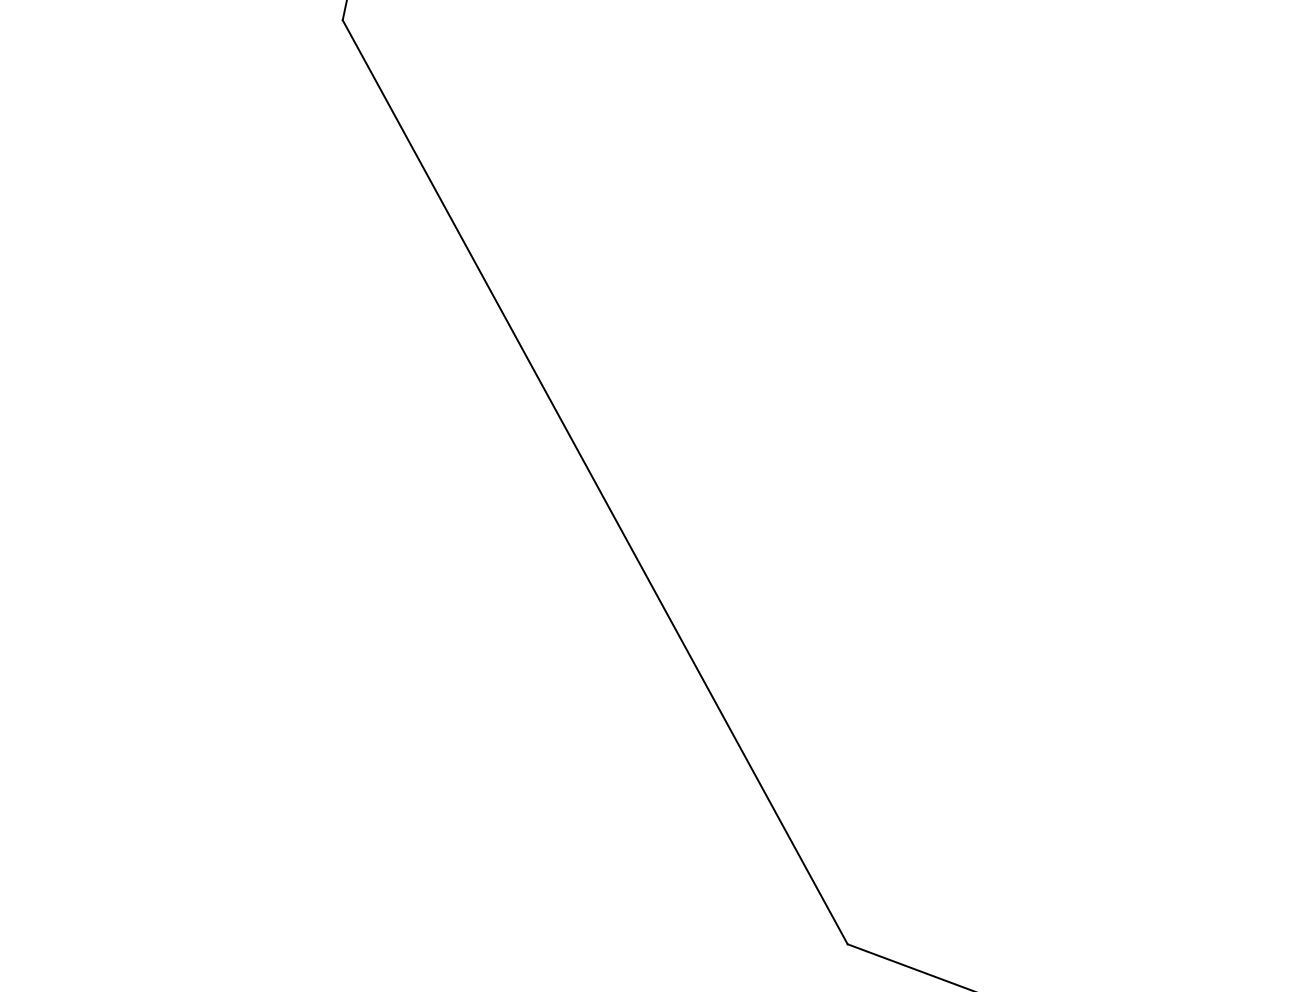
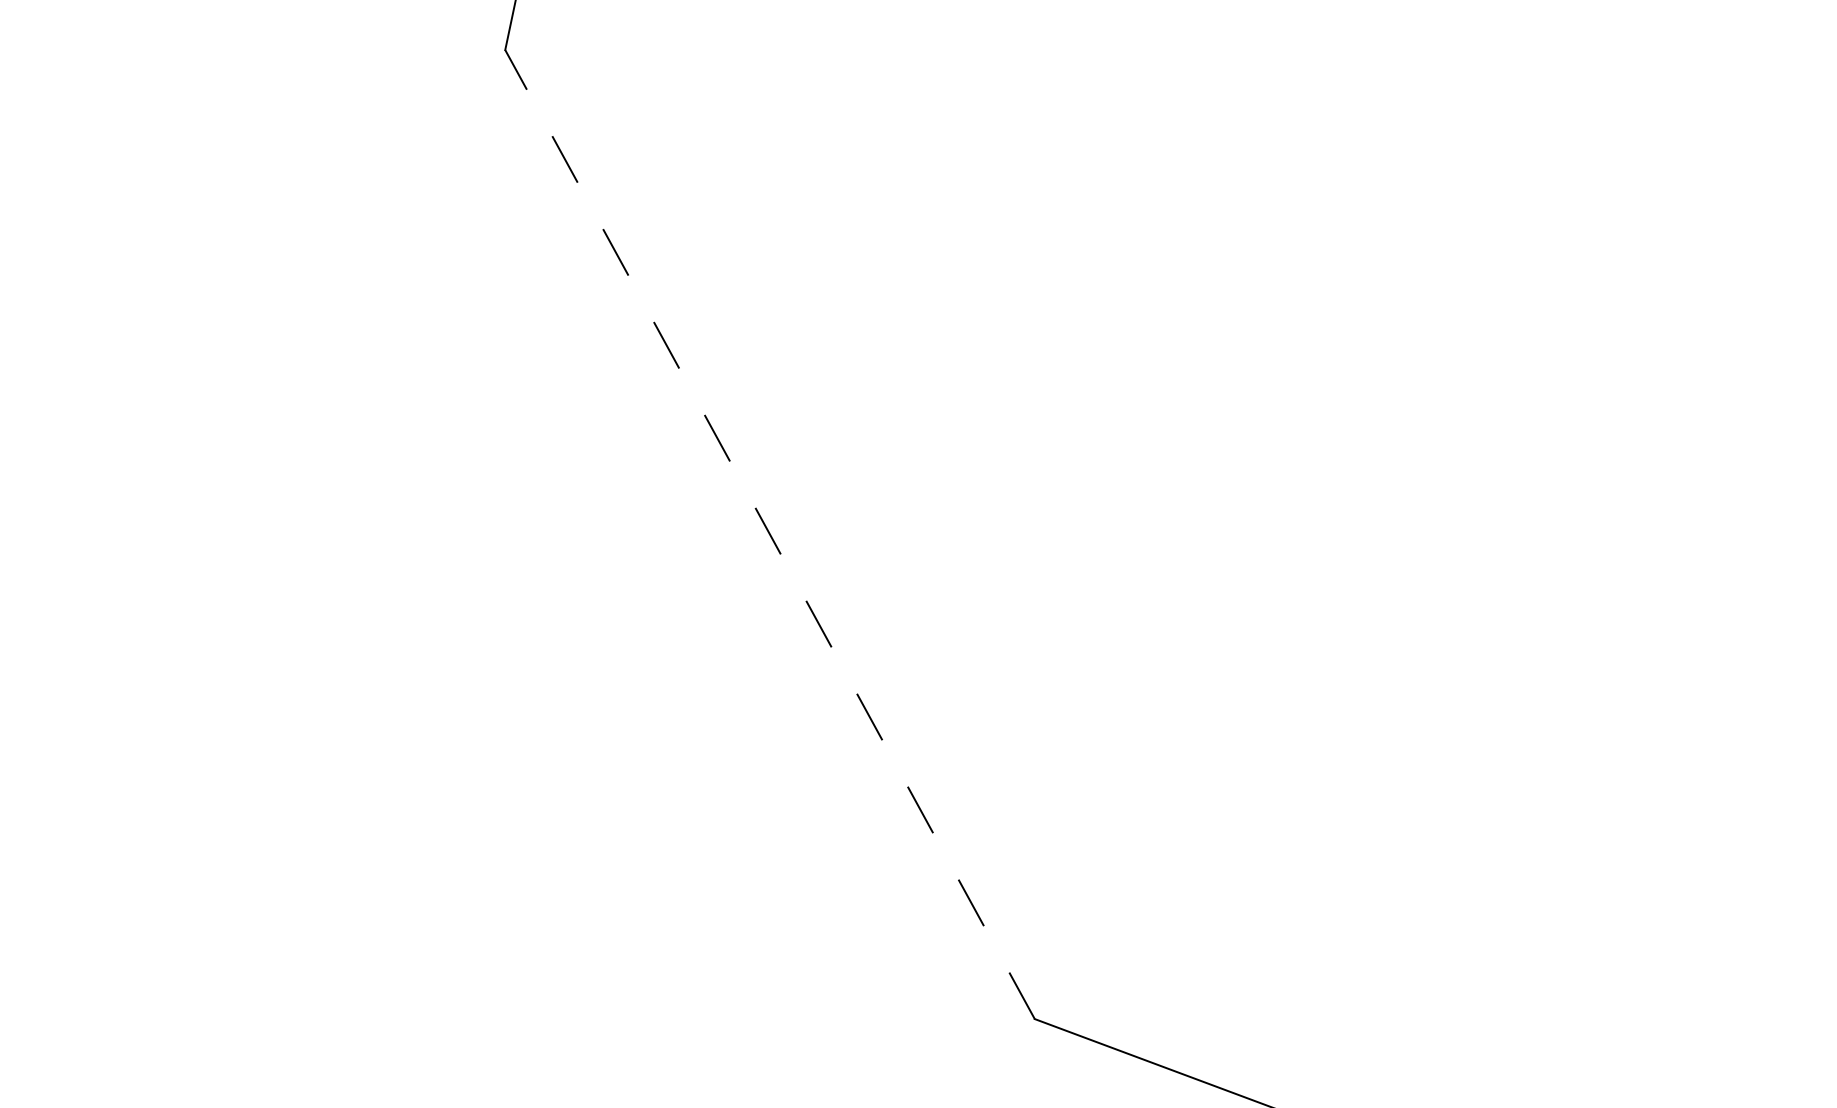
line: (594, 482) -> (769, 534), solid -> dashed

